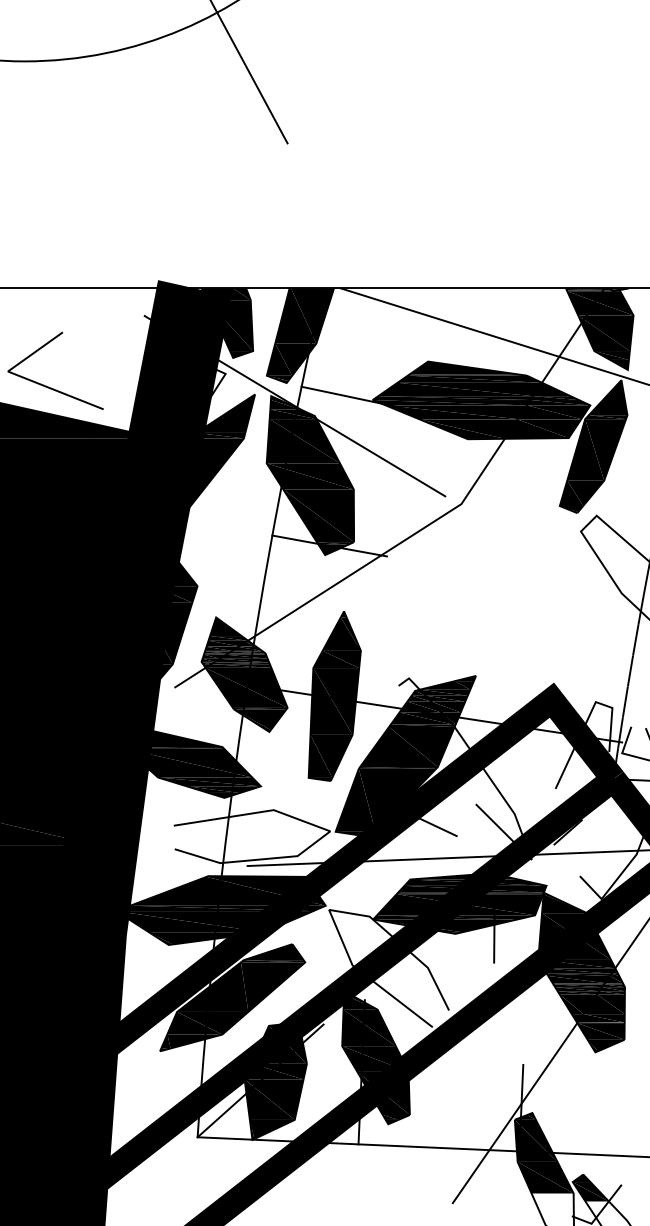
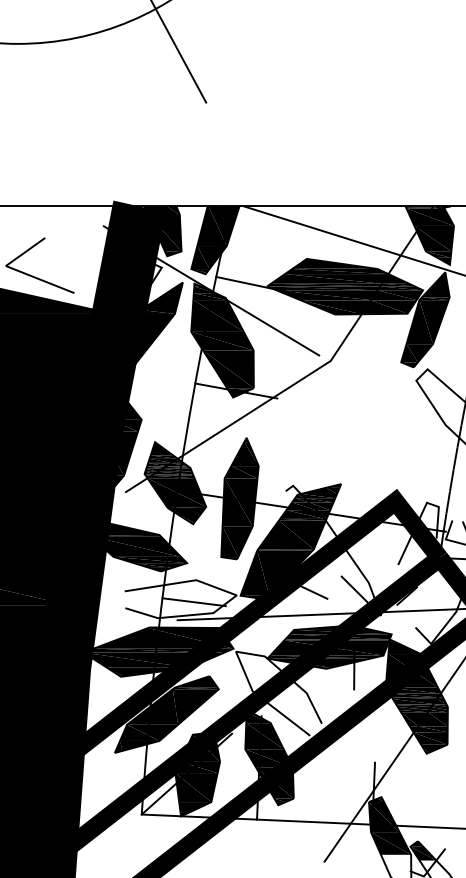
line: (270, 840) -> (193, 601), added

